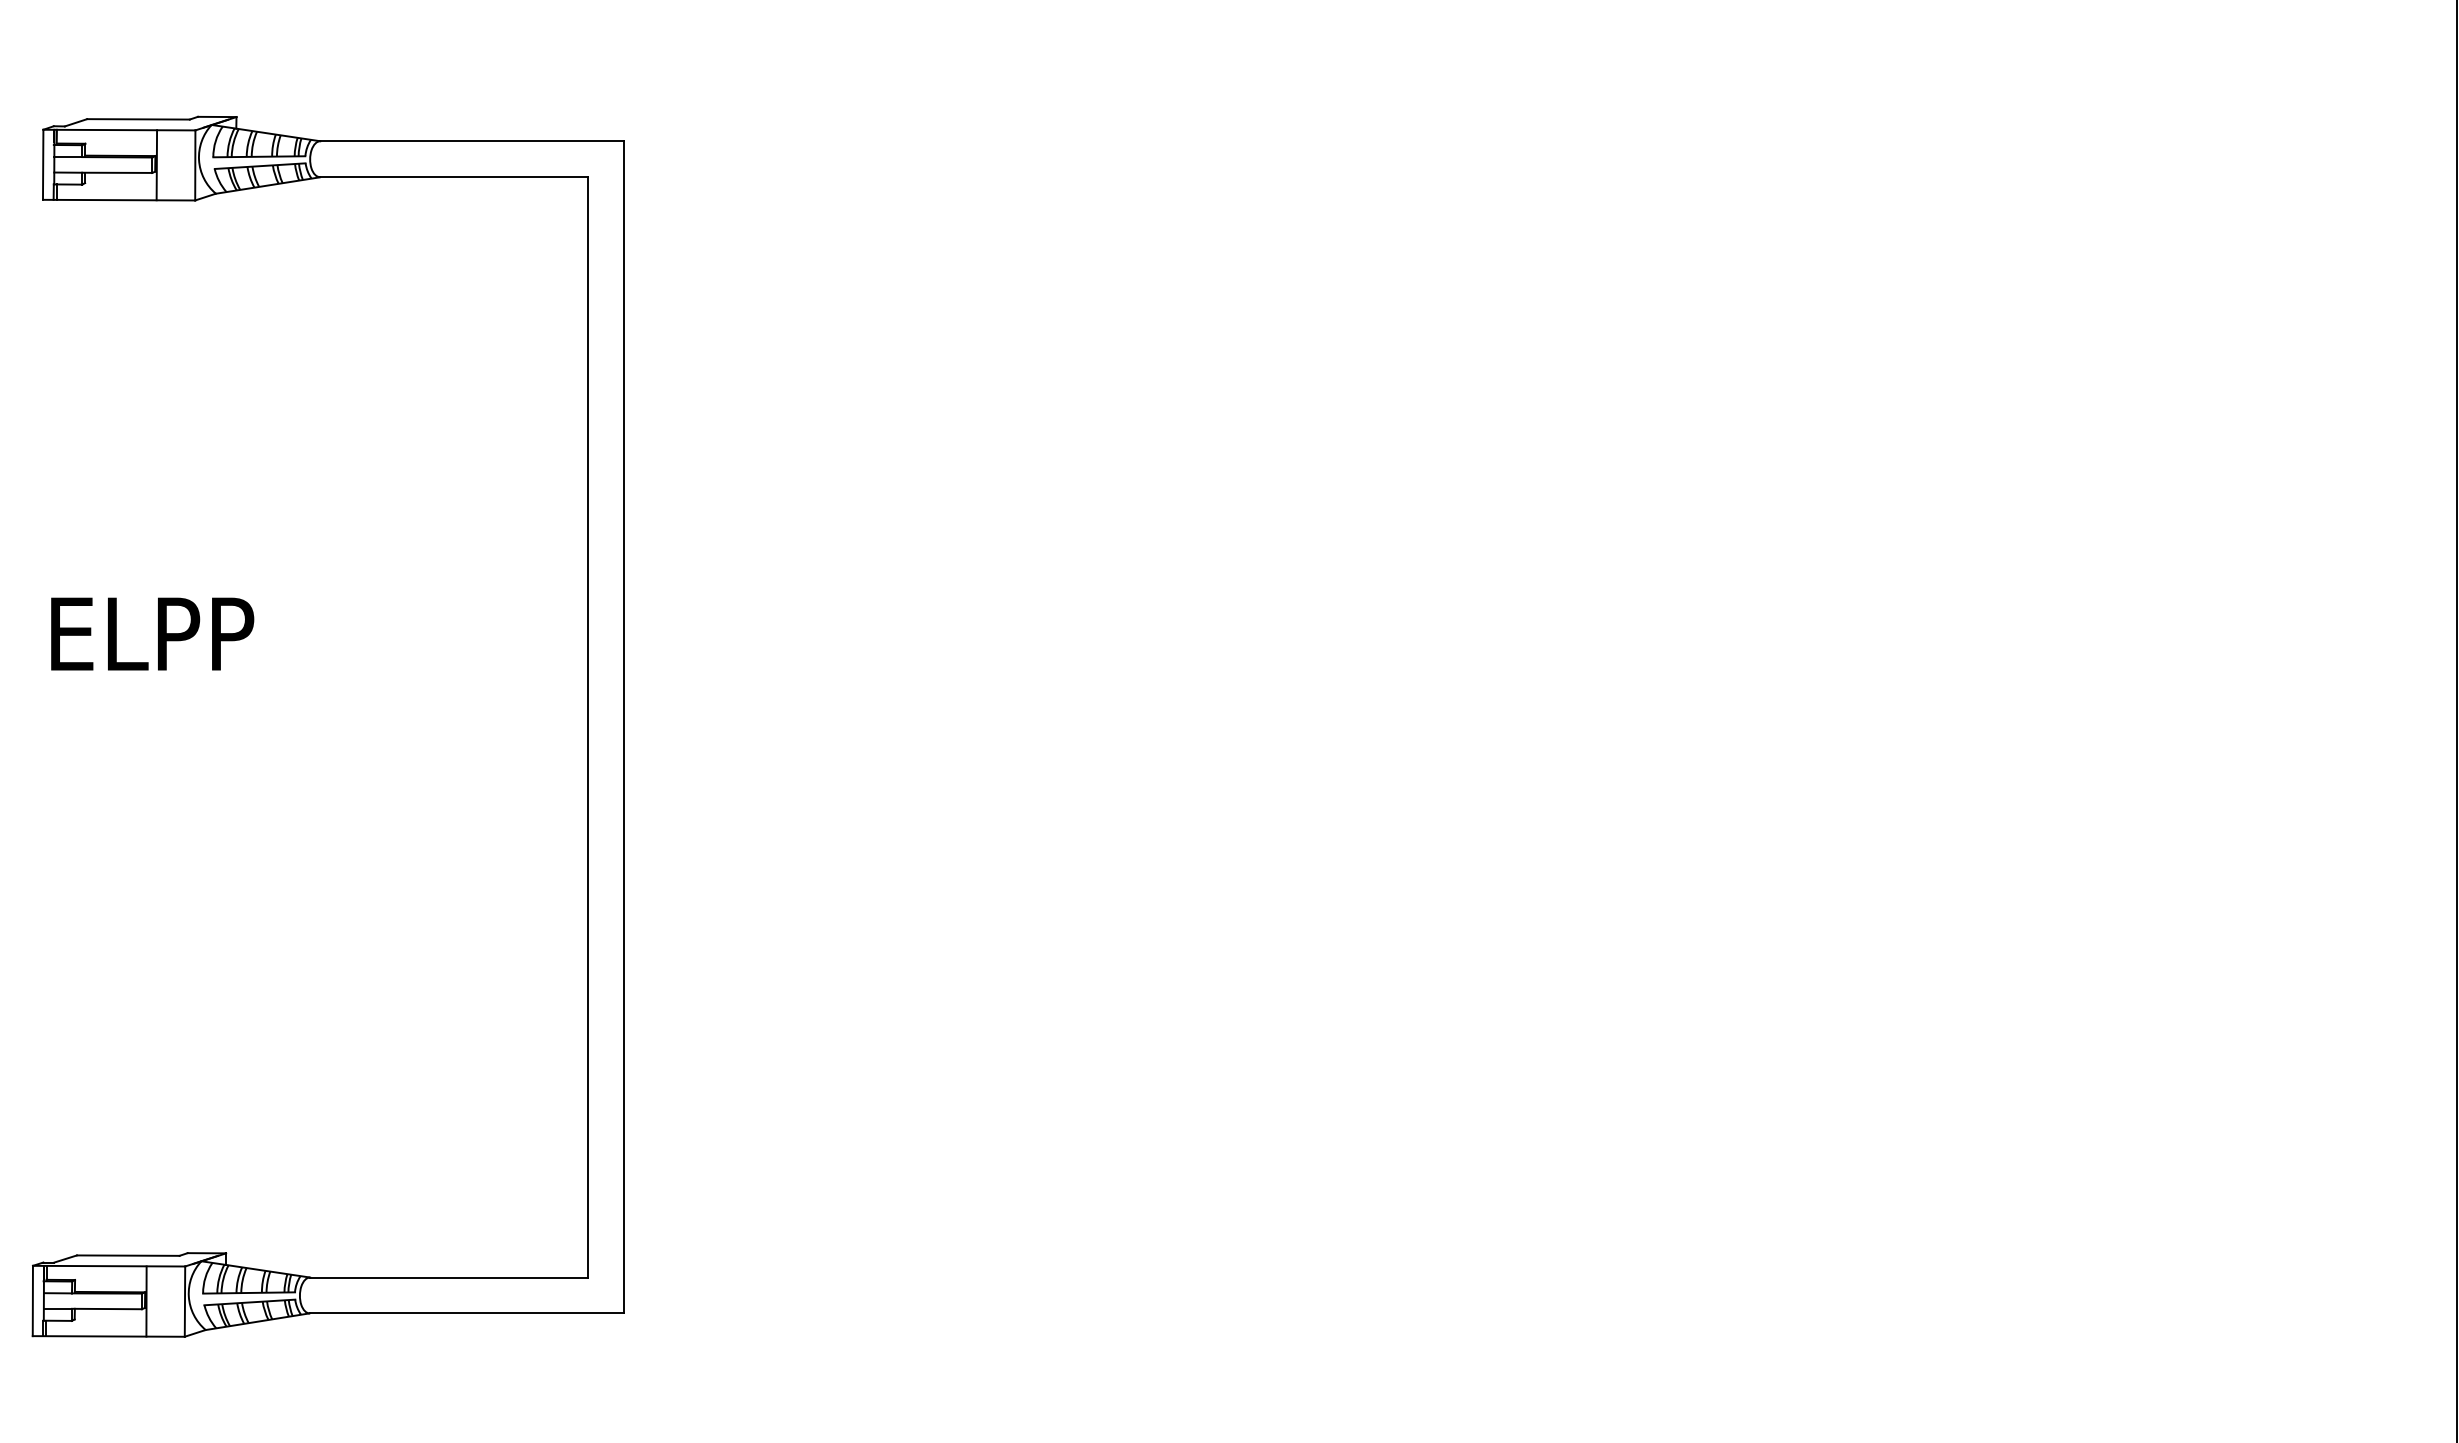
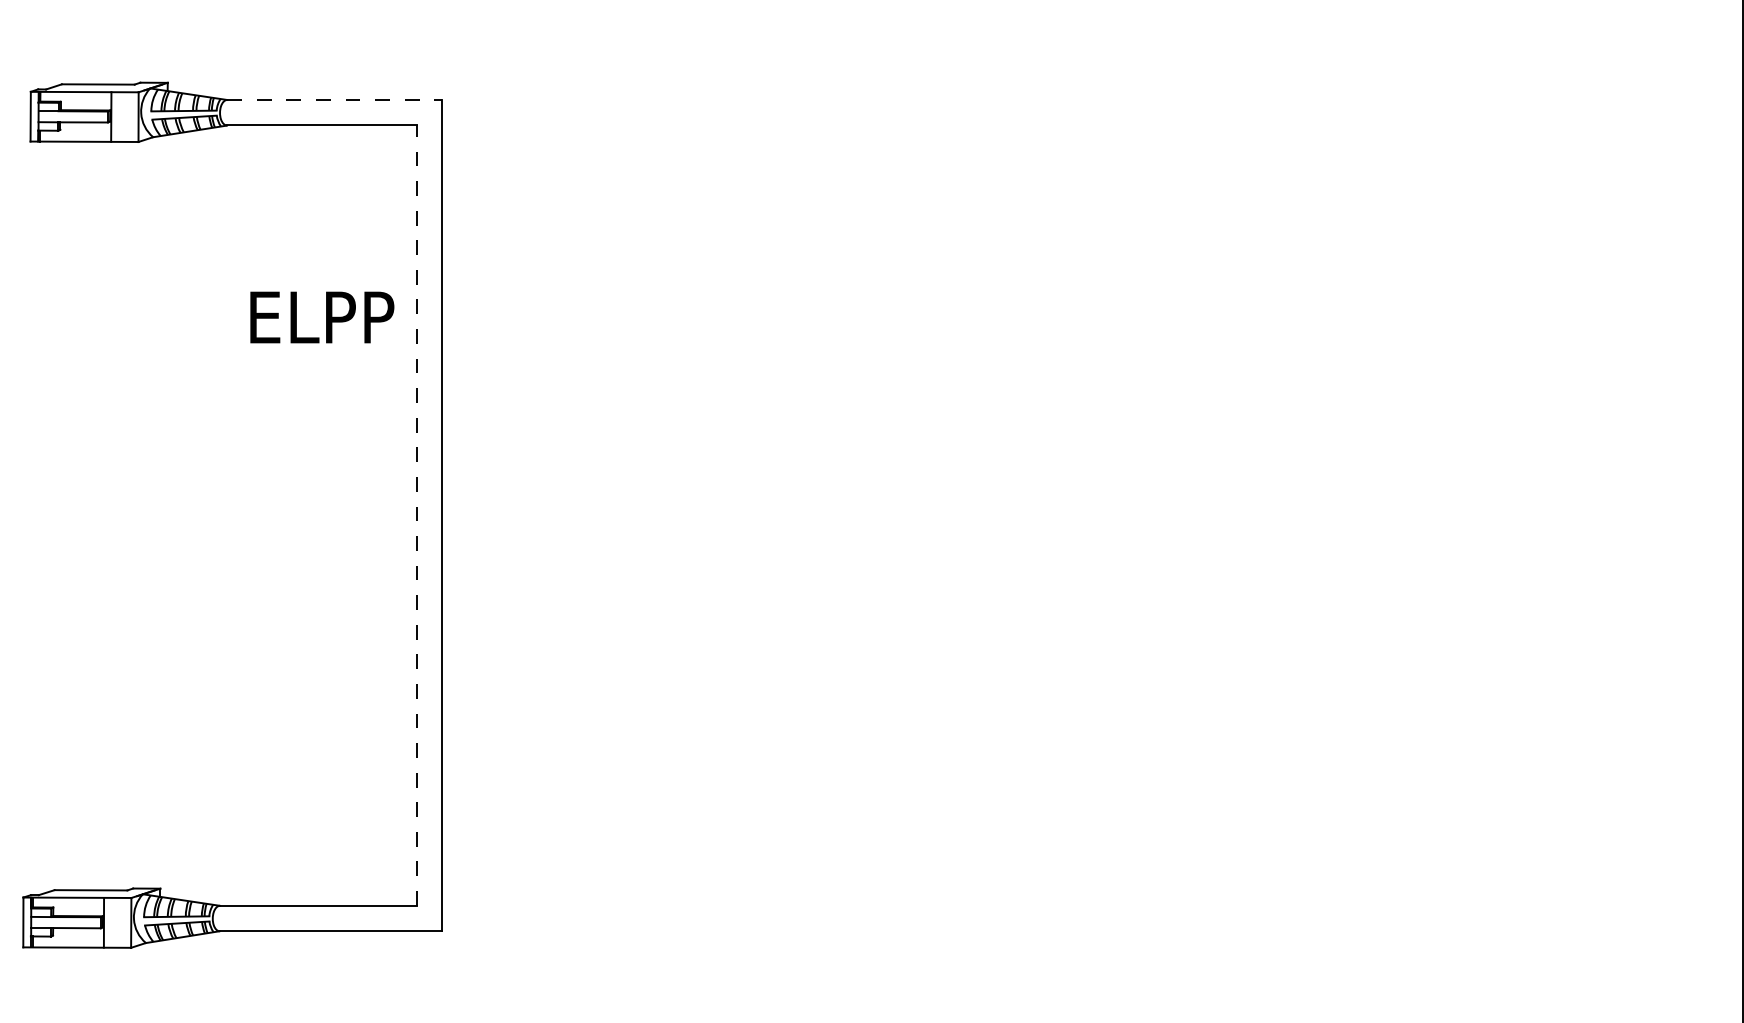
line: (471, 141) -> (334, 100), solid -> dashed
text: (152, 634) -> (322, 317), moved
line: (587, 727) -> (416, 515), solid -> dashed

